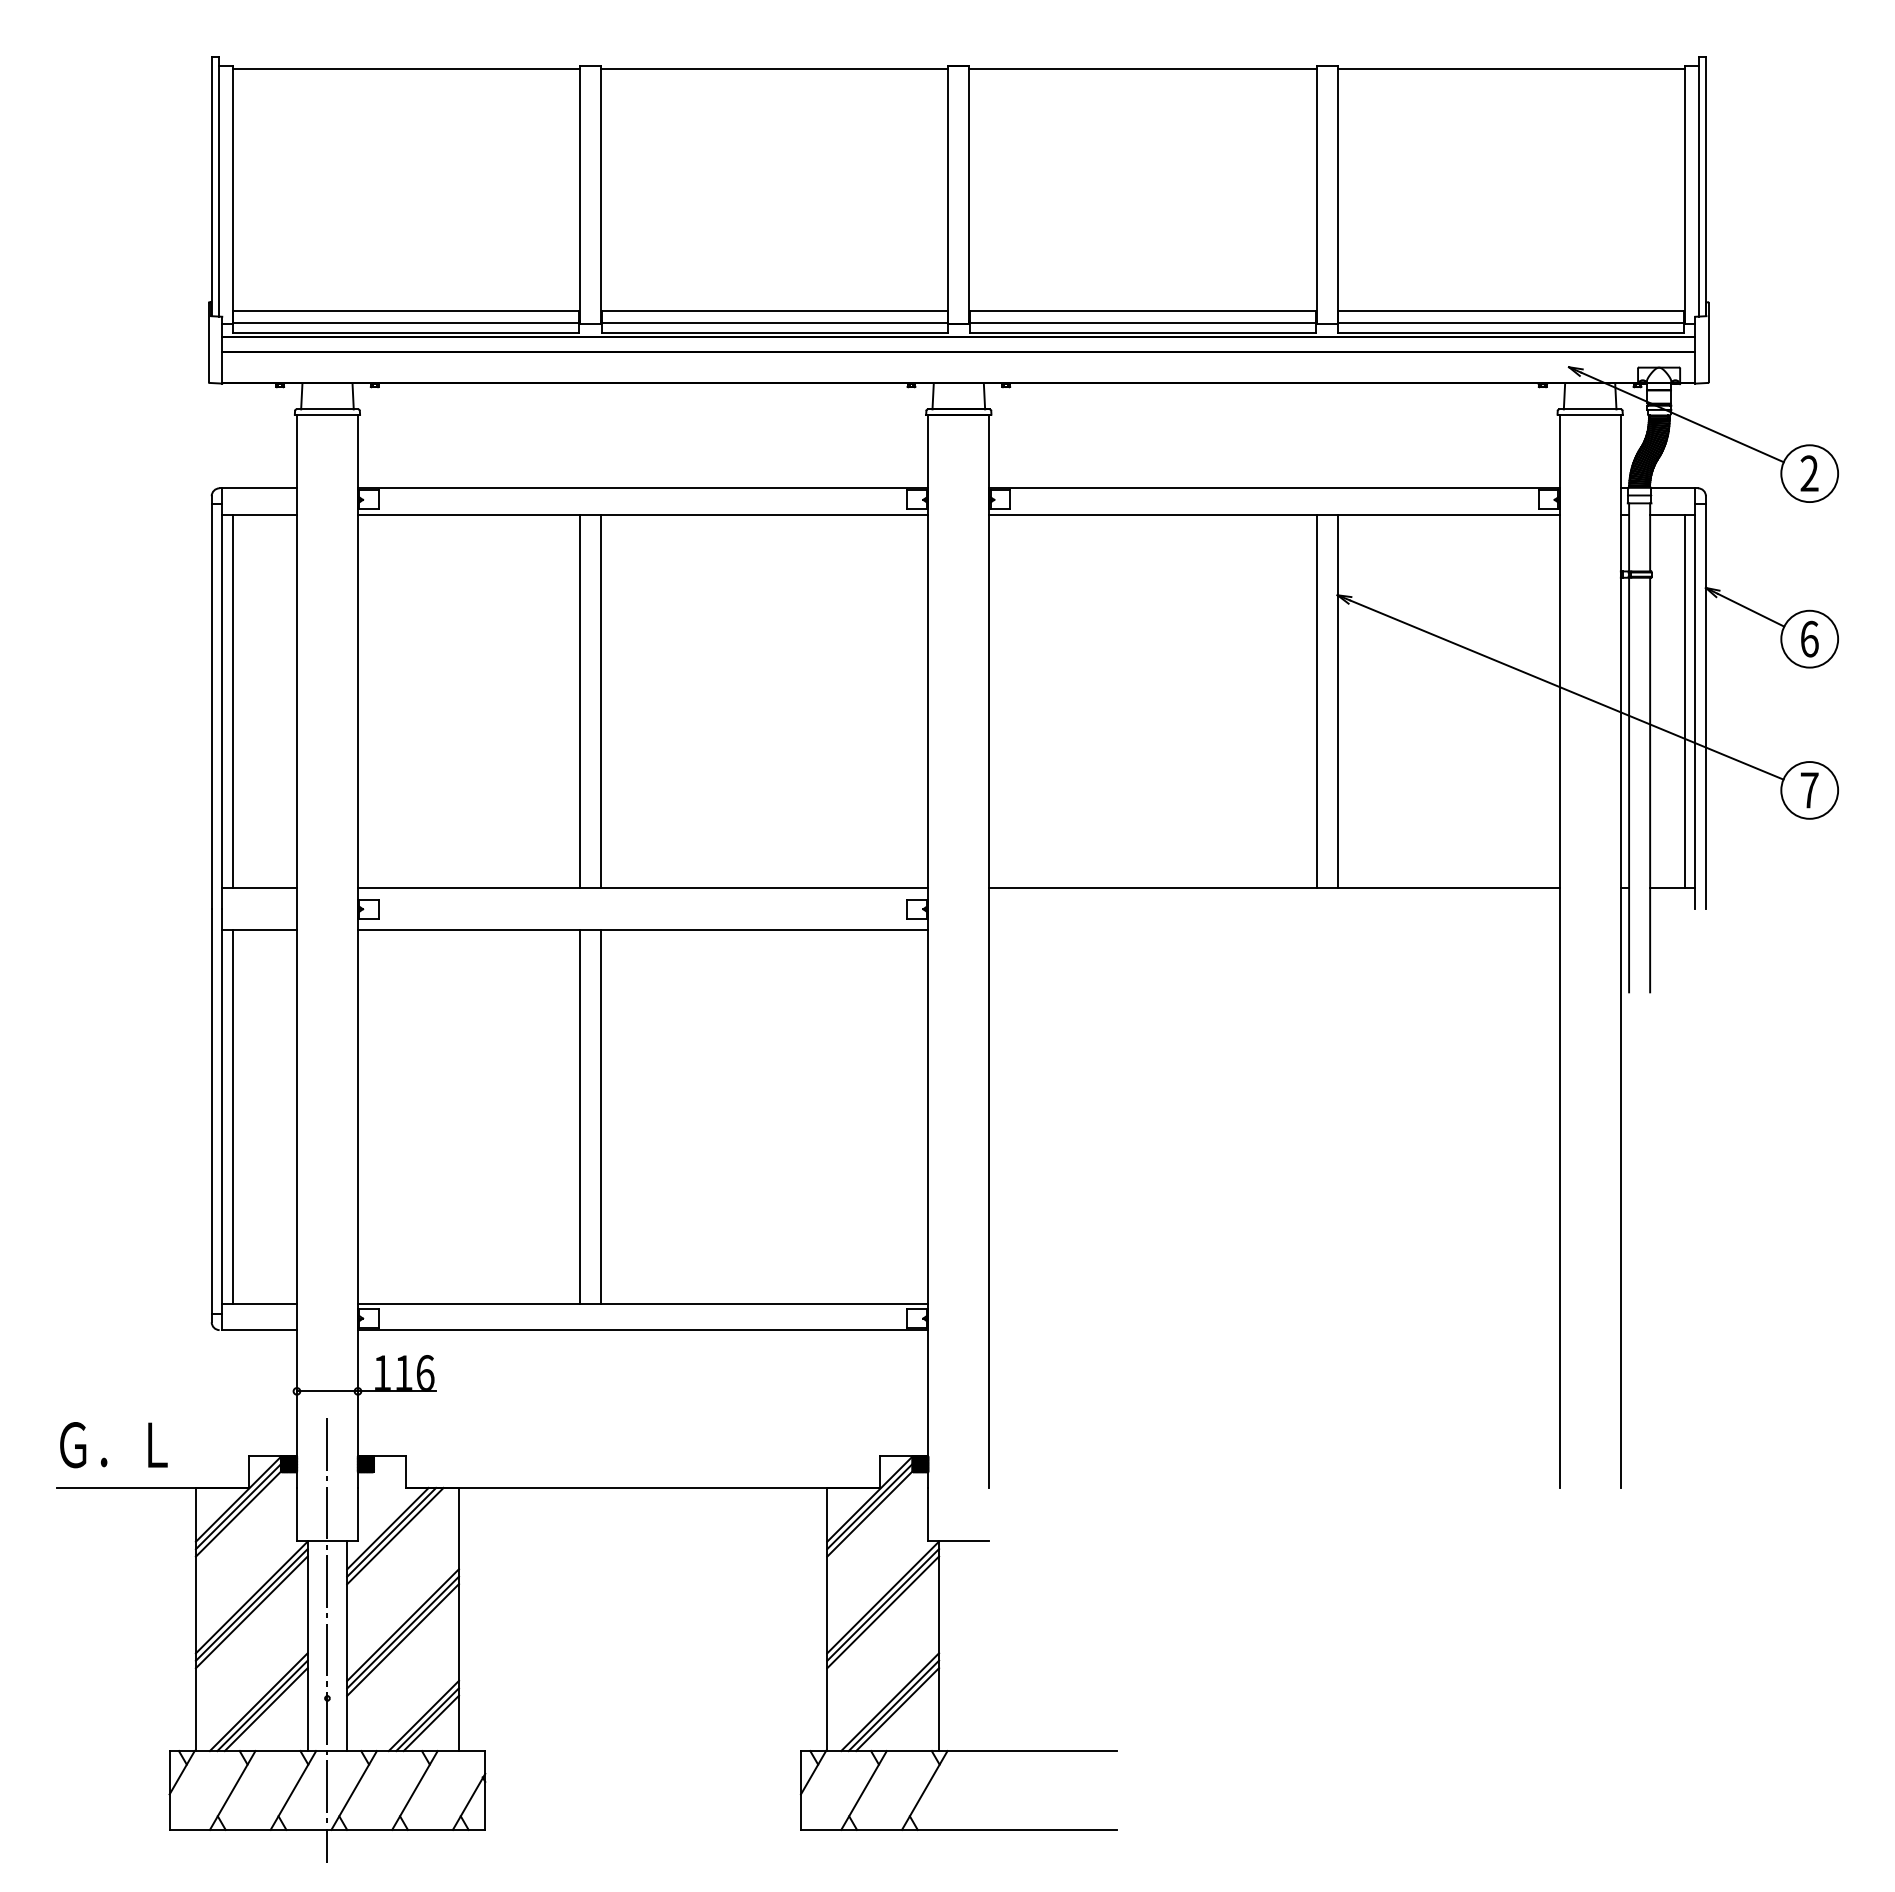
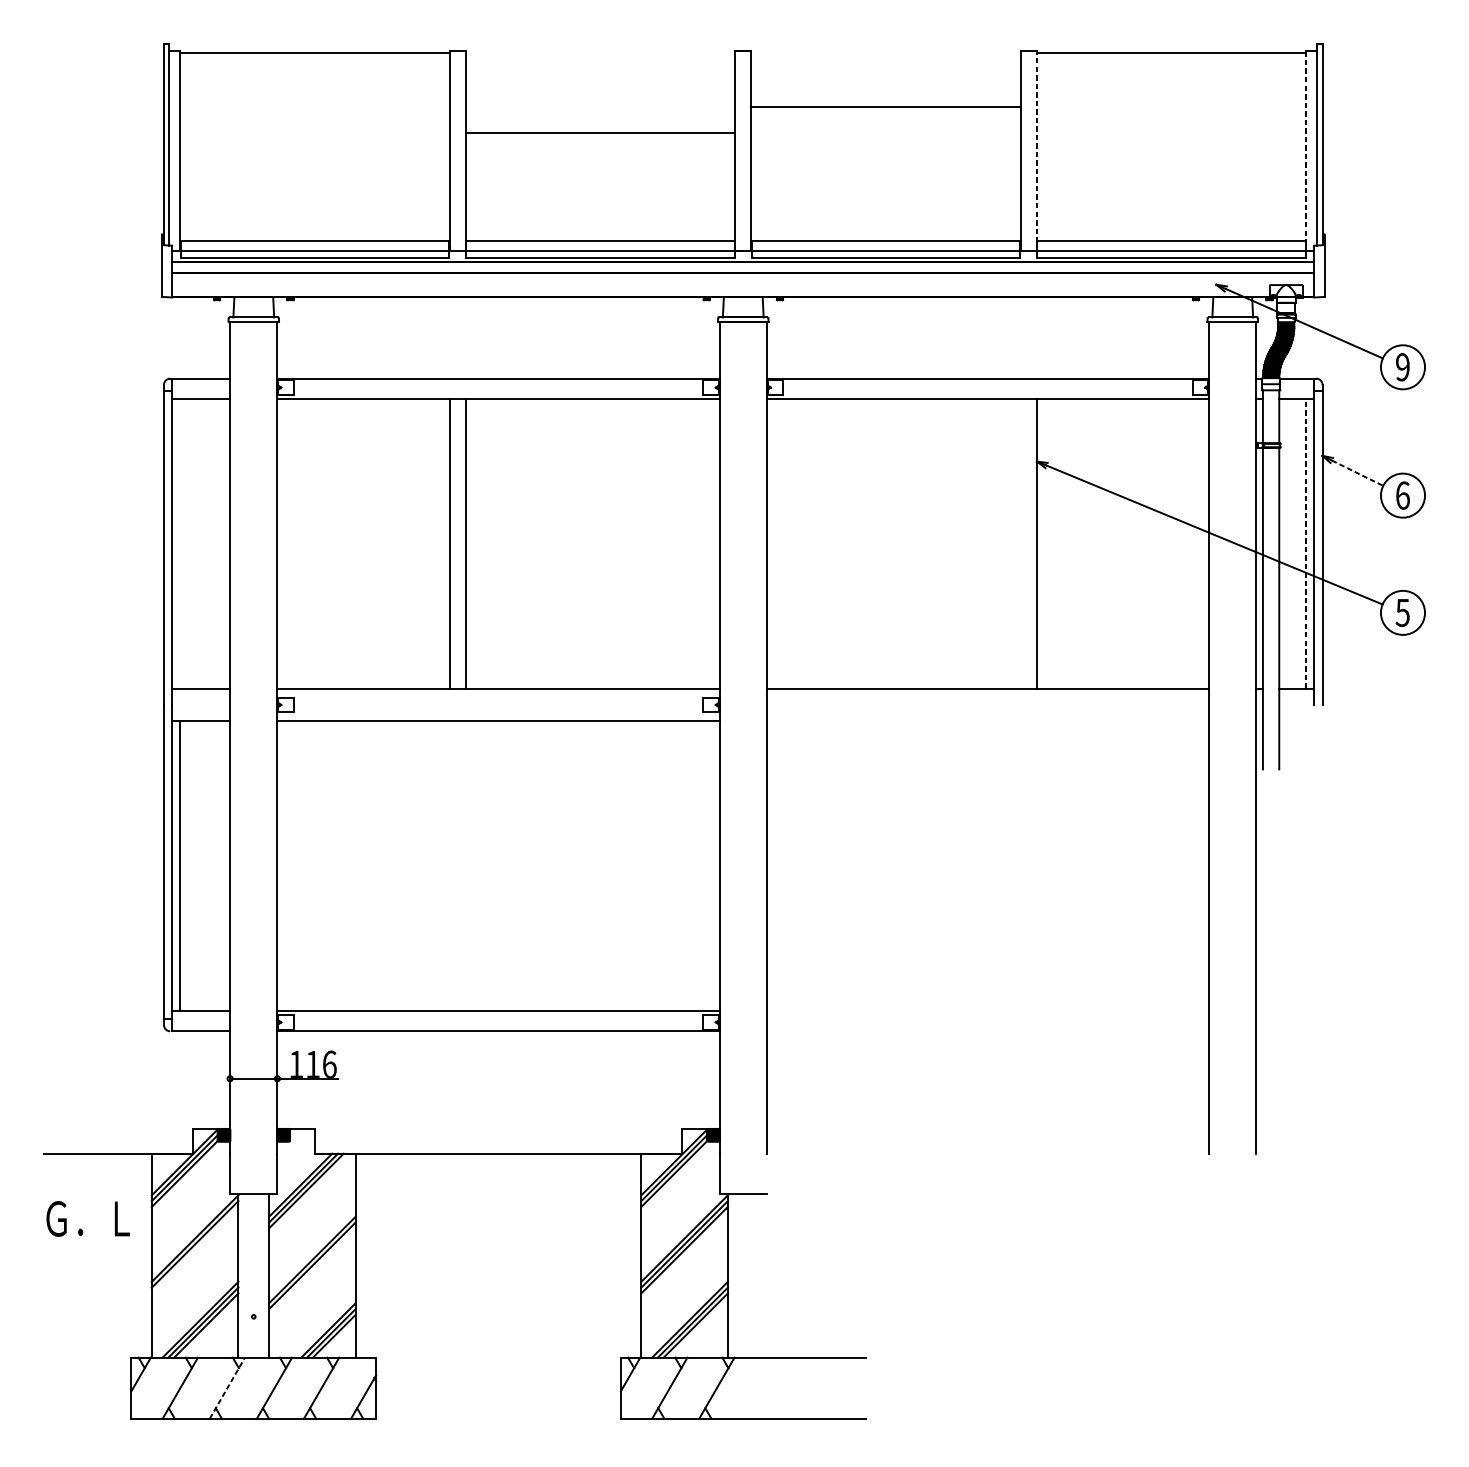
line: (774, 68) -> (600, 133), moved
line: (1142, 68) -> (885, 106), moved
line: (1337, 195) -> (1036, 151), solid -> dashed
line: (1684, 195) -> (1305, 151), solid -> dashed
text: (1809, 473) -> (1402, 367), 2 -> 9
line: (1751, 610) -> (1357, 473), solid -> dashed
line: (232, 701) -> (180, 543), removed
line: (1316, 701) -> (1020, 543), removed
line: (1684, 701) -> (1305, 543), solid -> dashed
text: (1809, 790) -> (1402, 612), 7 -> 5
line: (580, 1116) -> (449, 865), removed
line: (601, 1116) -> (466, 865), removed
text: (113, 1445) -> (87, 1219), moved
line: (251, 1612) -> (194, 1250), removed
line: (403, 1639) -> (312, 1271), removed
line: (327, 1640) -> (253, 1271), removed
line: (293, 1790) -> (227, 1388), solid -> dashed

